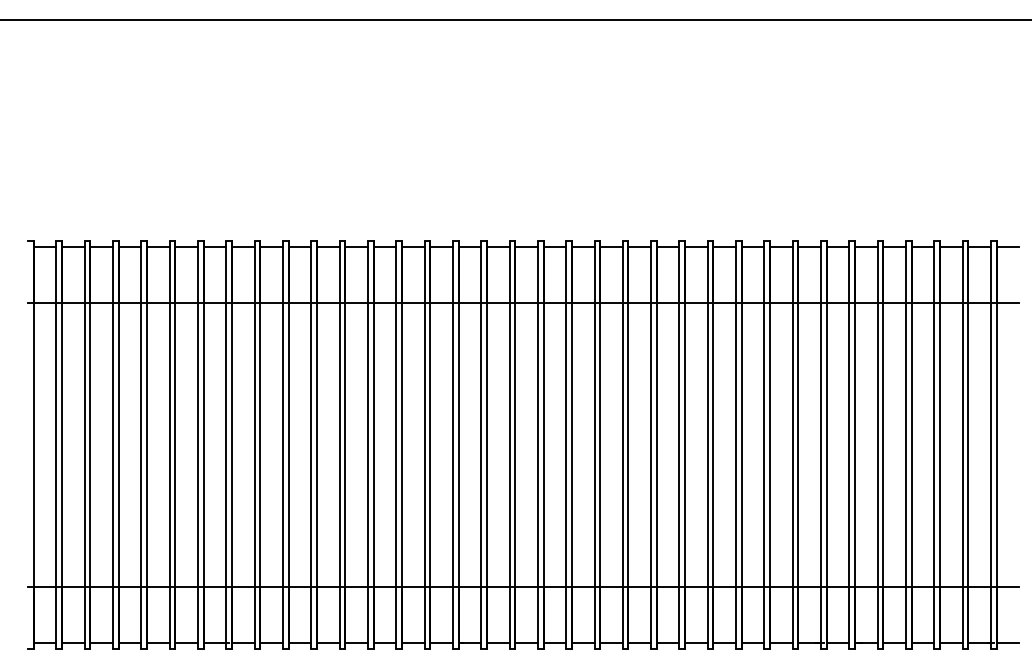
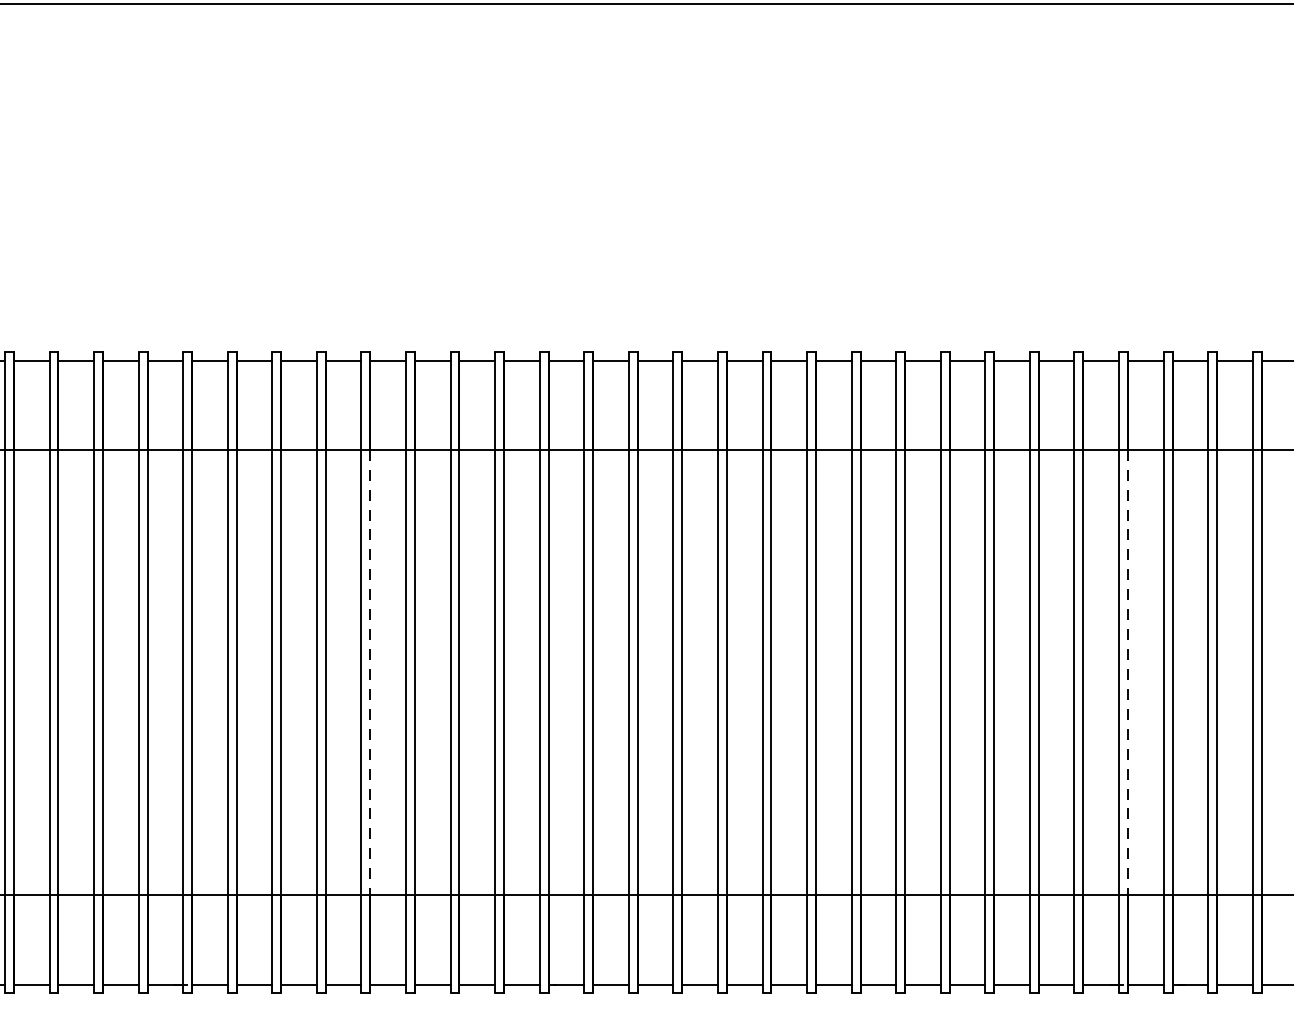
line: (345, 444) -> (370, 671), solid -> dashed
line: (826, 444) -> (1127, 671), solid -> dashed

